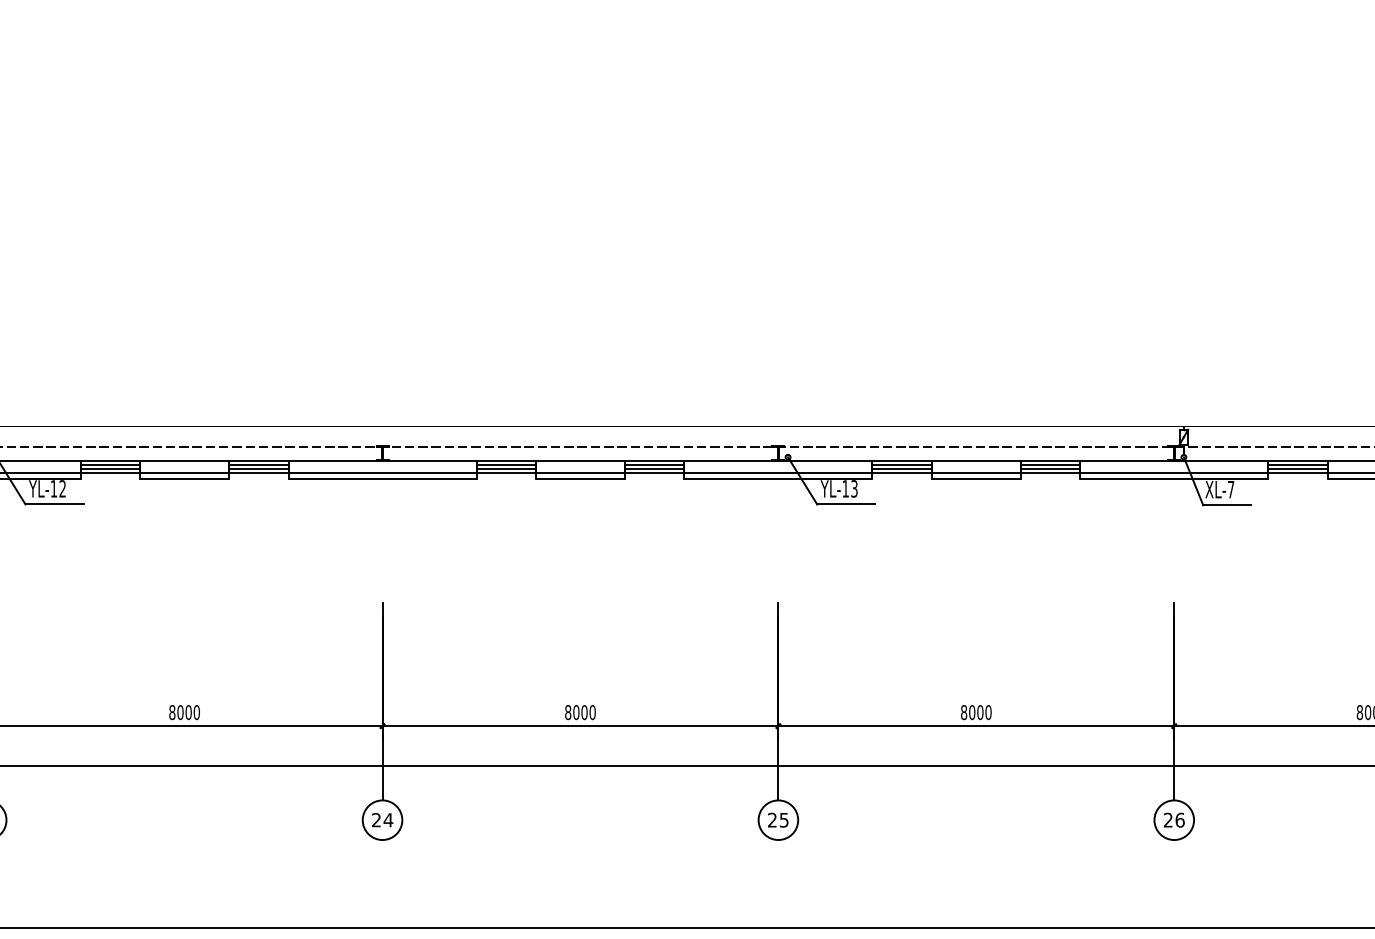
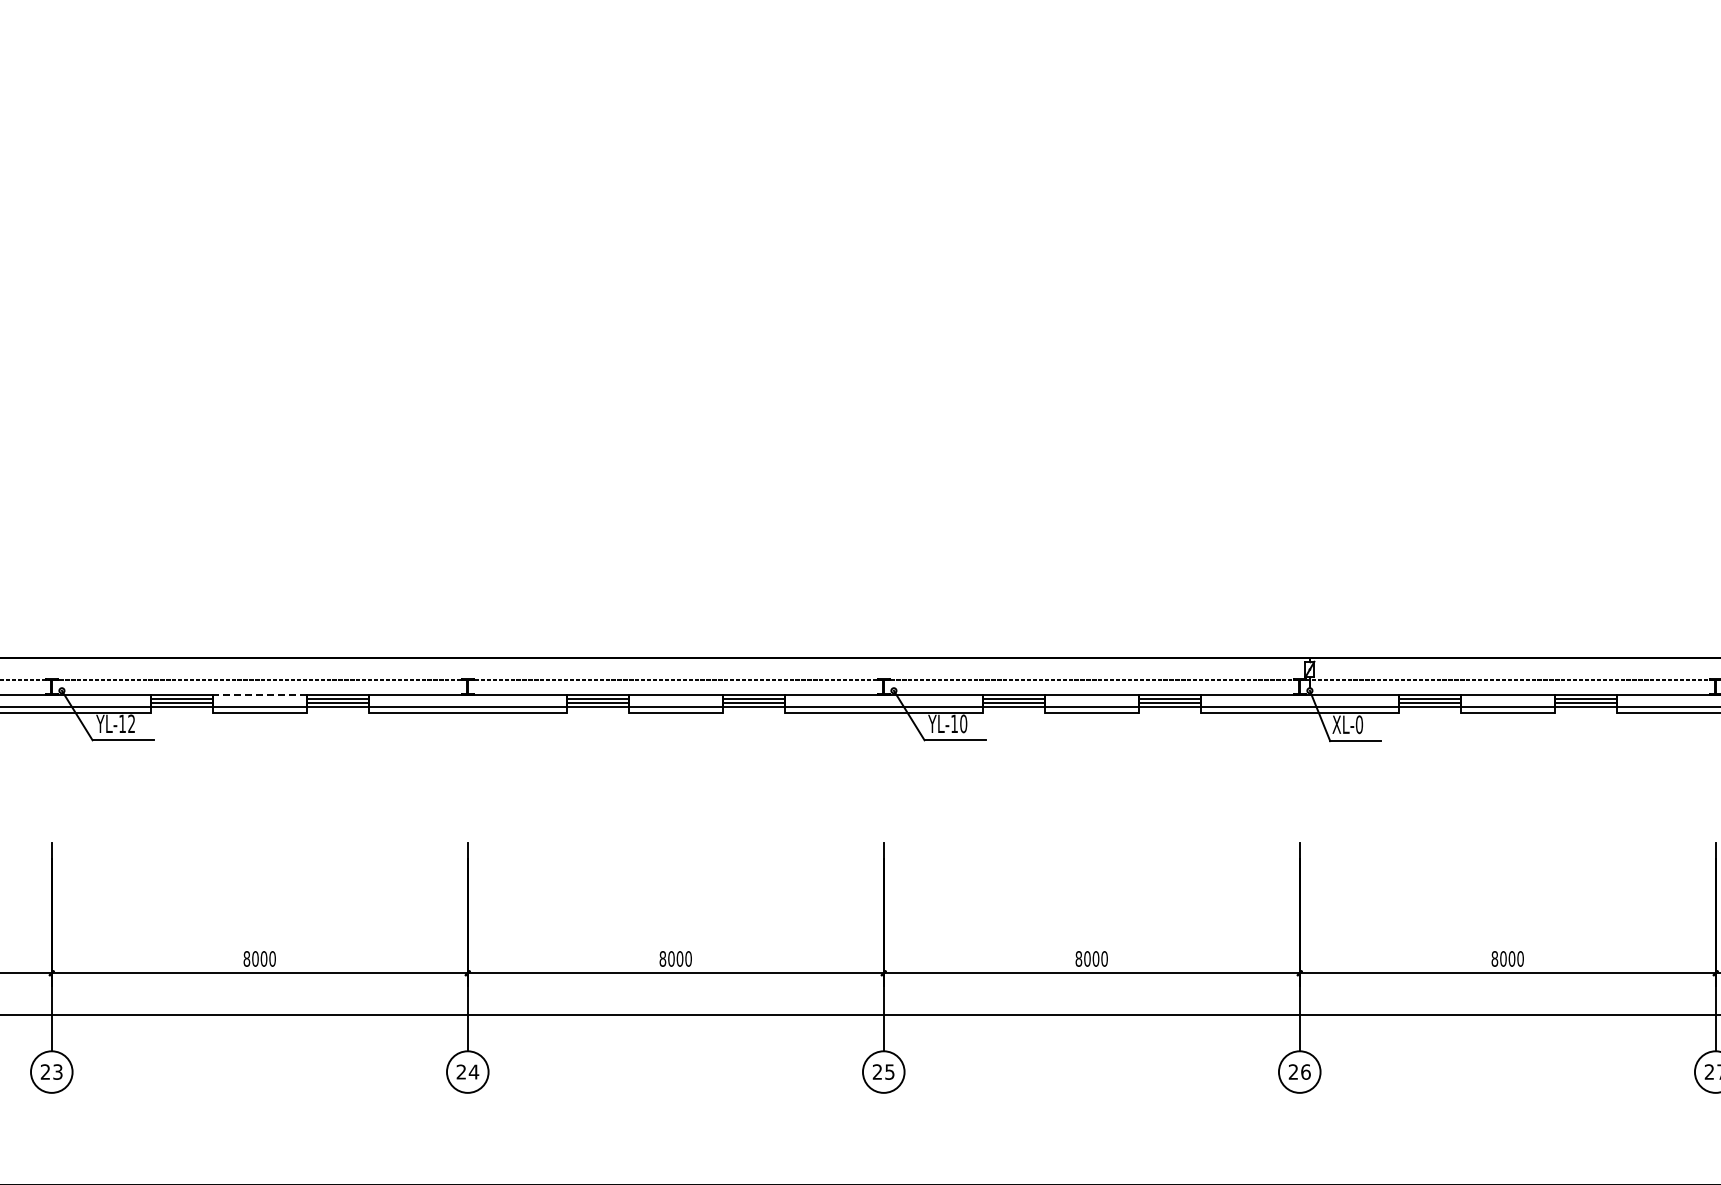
line: (184, 460) -> (259, 694), solid -> dashed
text: (854, 488) -> (963, 723), YL-13 -> YL-10
text: (1231, 489) -> (1359, 724), XL-7 -> XL-0

